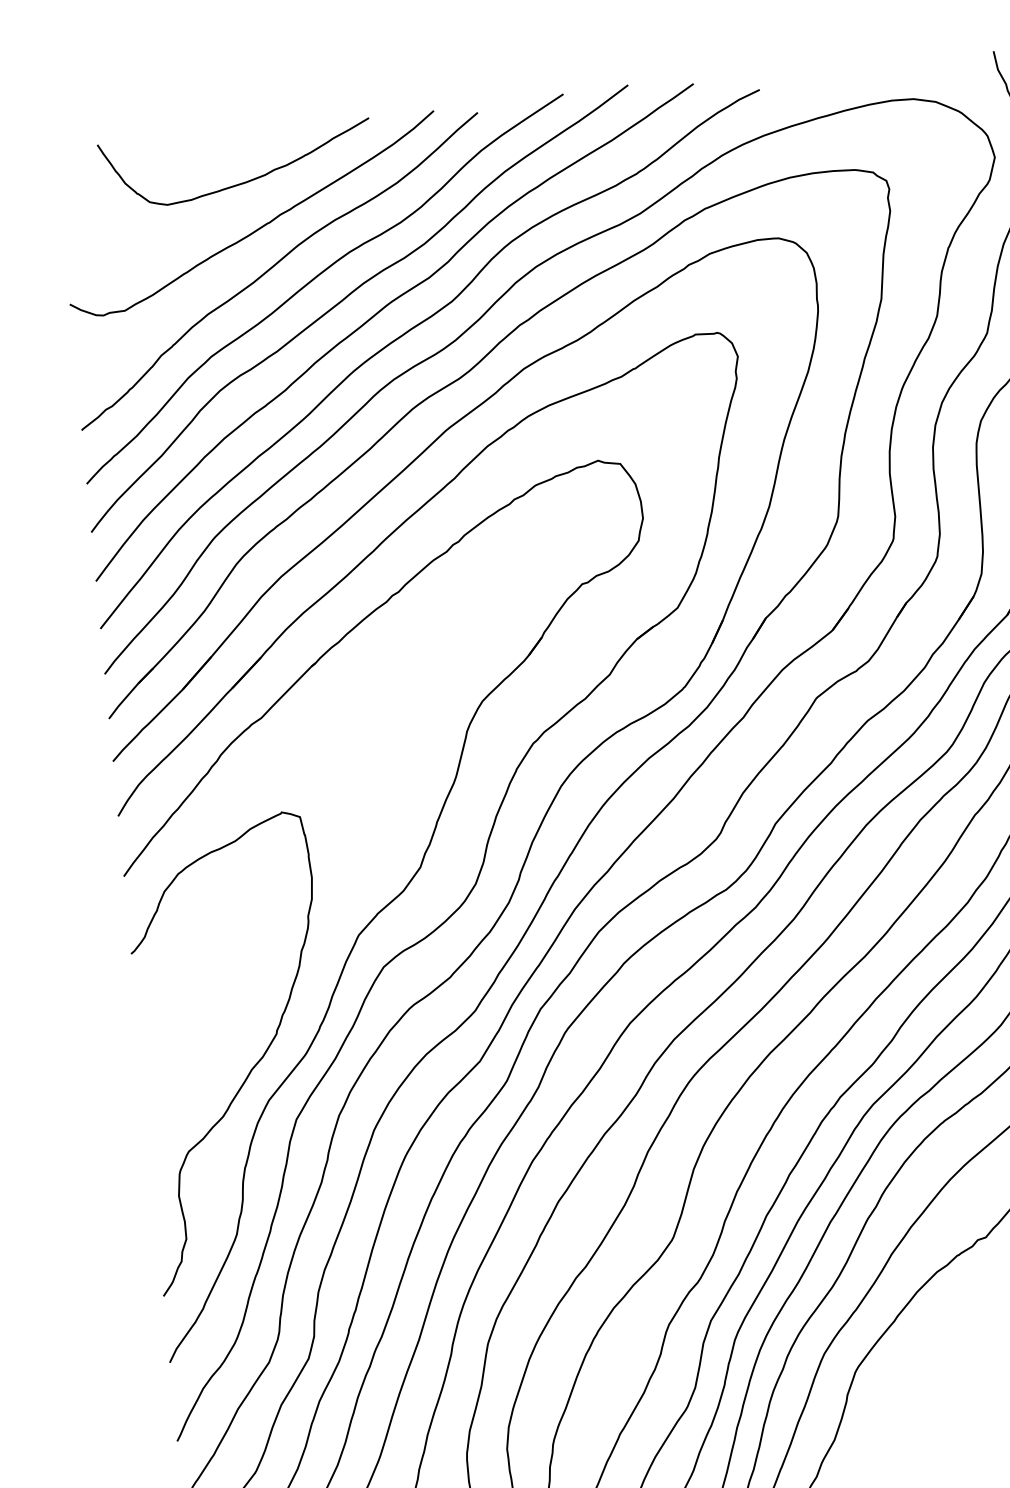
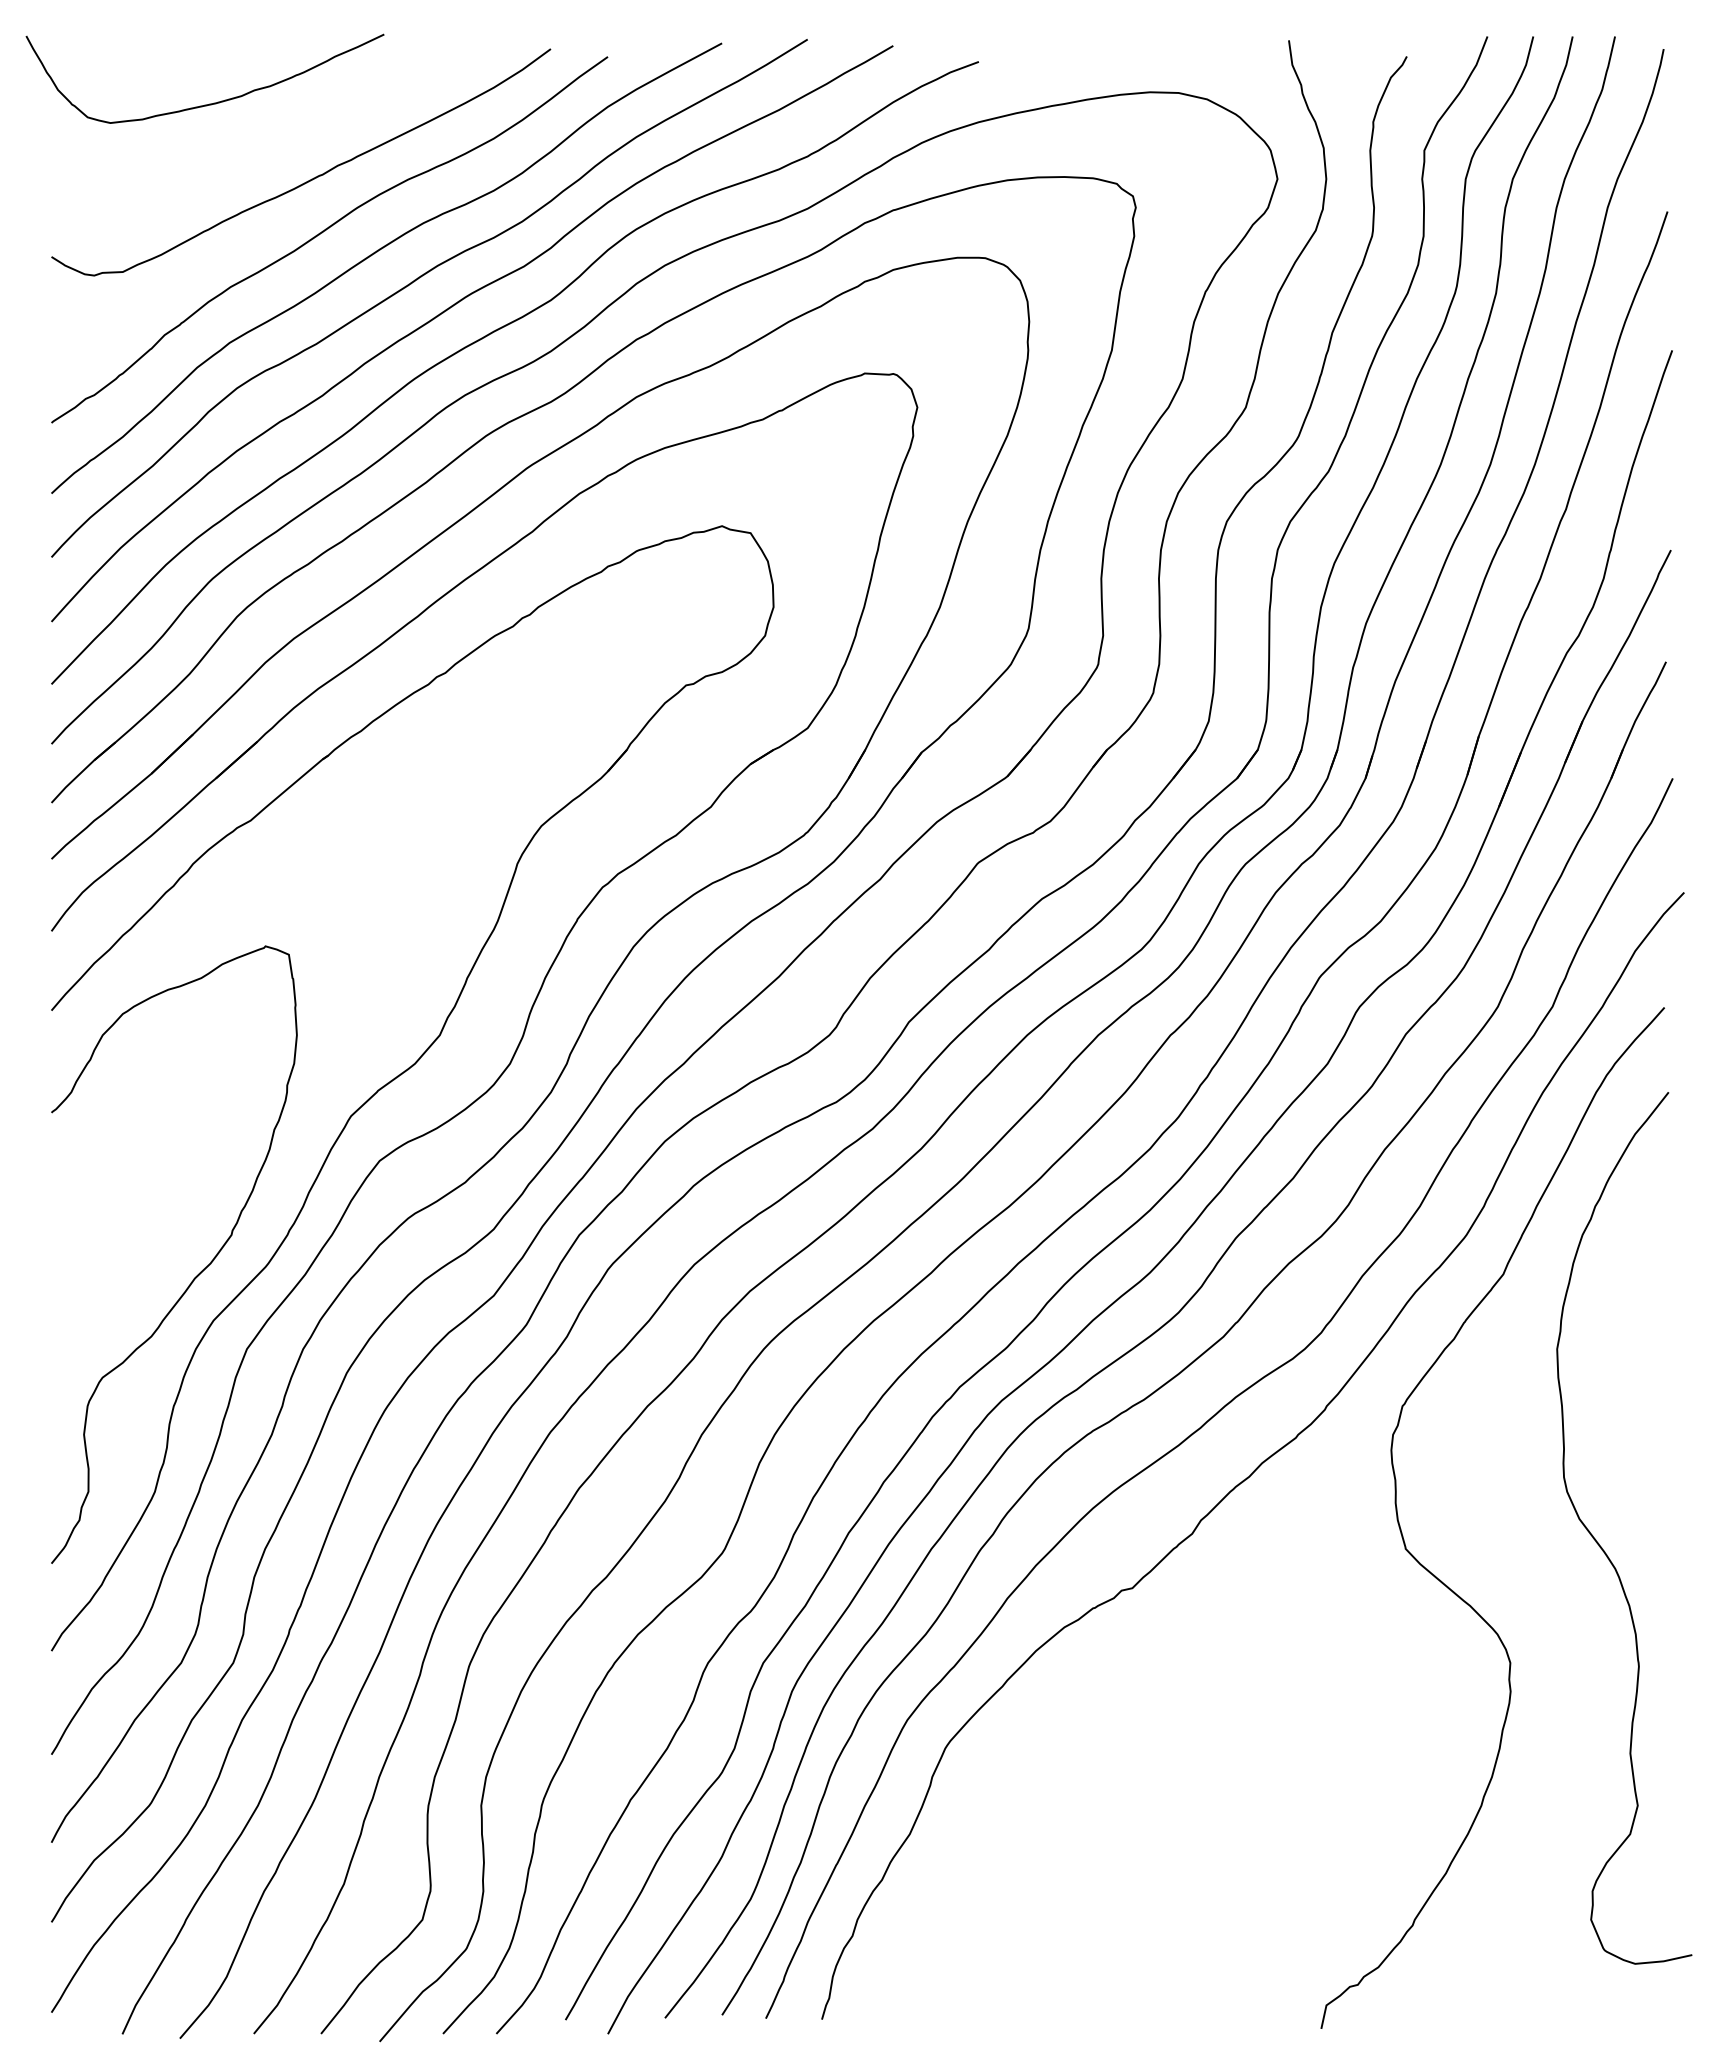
curve: (241, 182) -> (209, 103), moved

